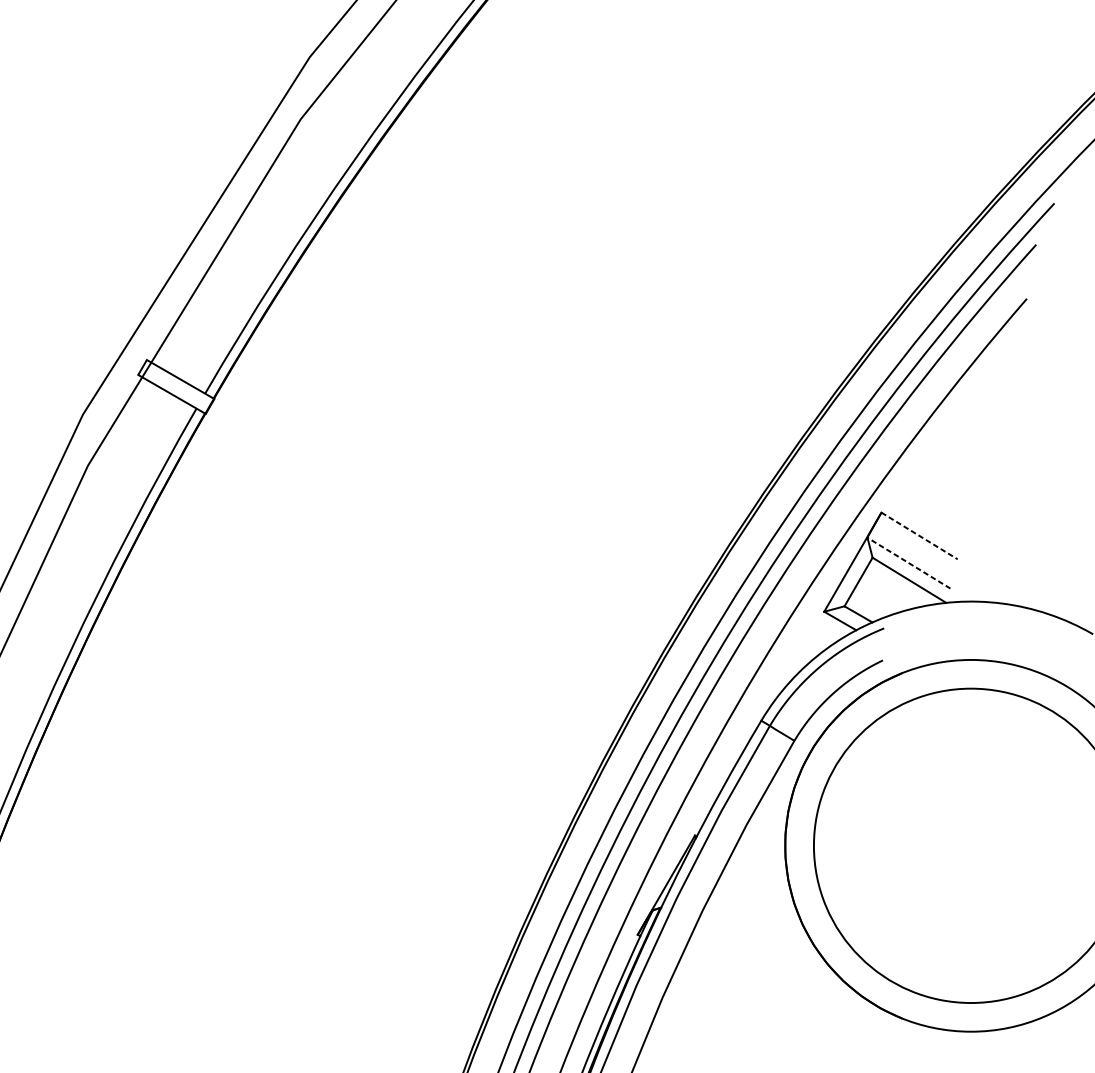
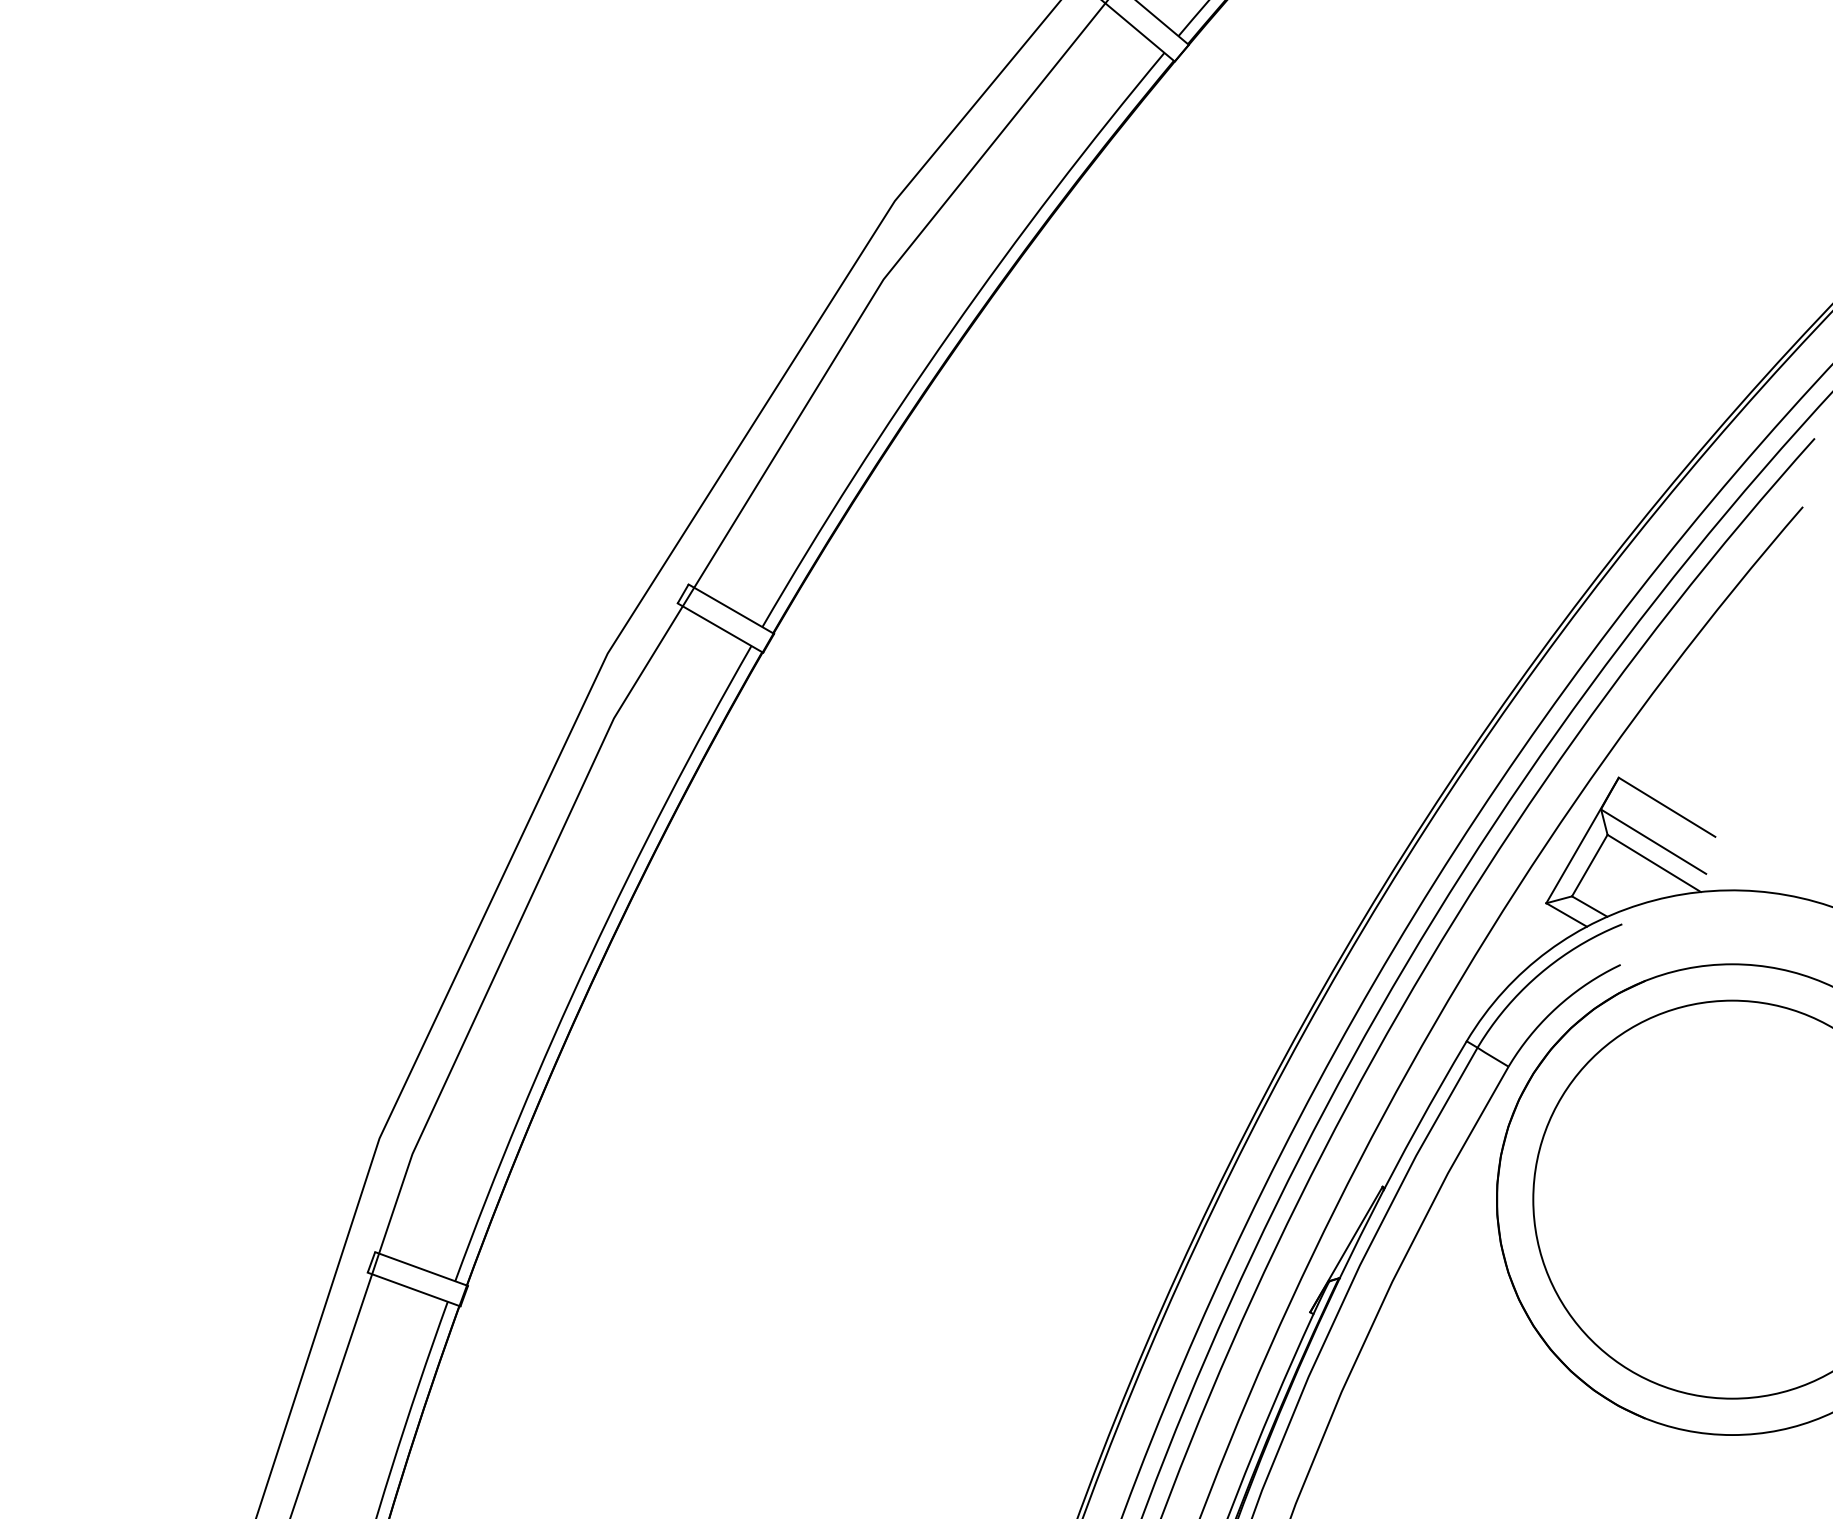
line: (919, 536) -> (1667, 807), dashed -> solid
line: (908, 562) -> (1653, 841), dashed -> solid

